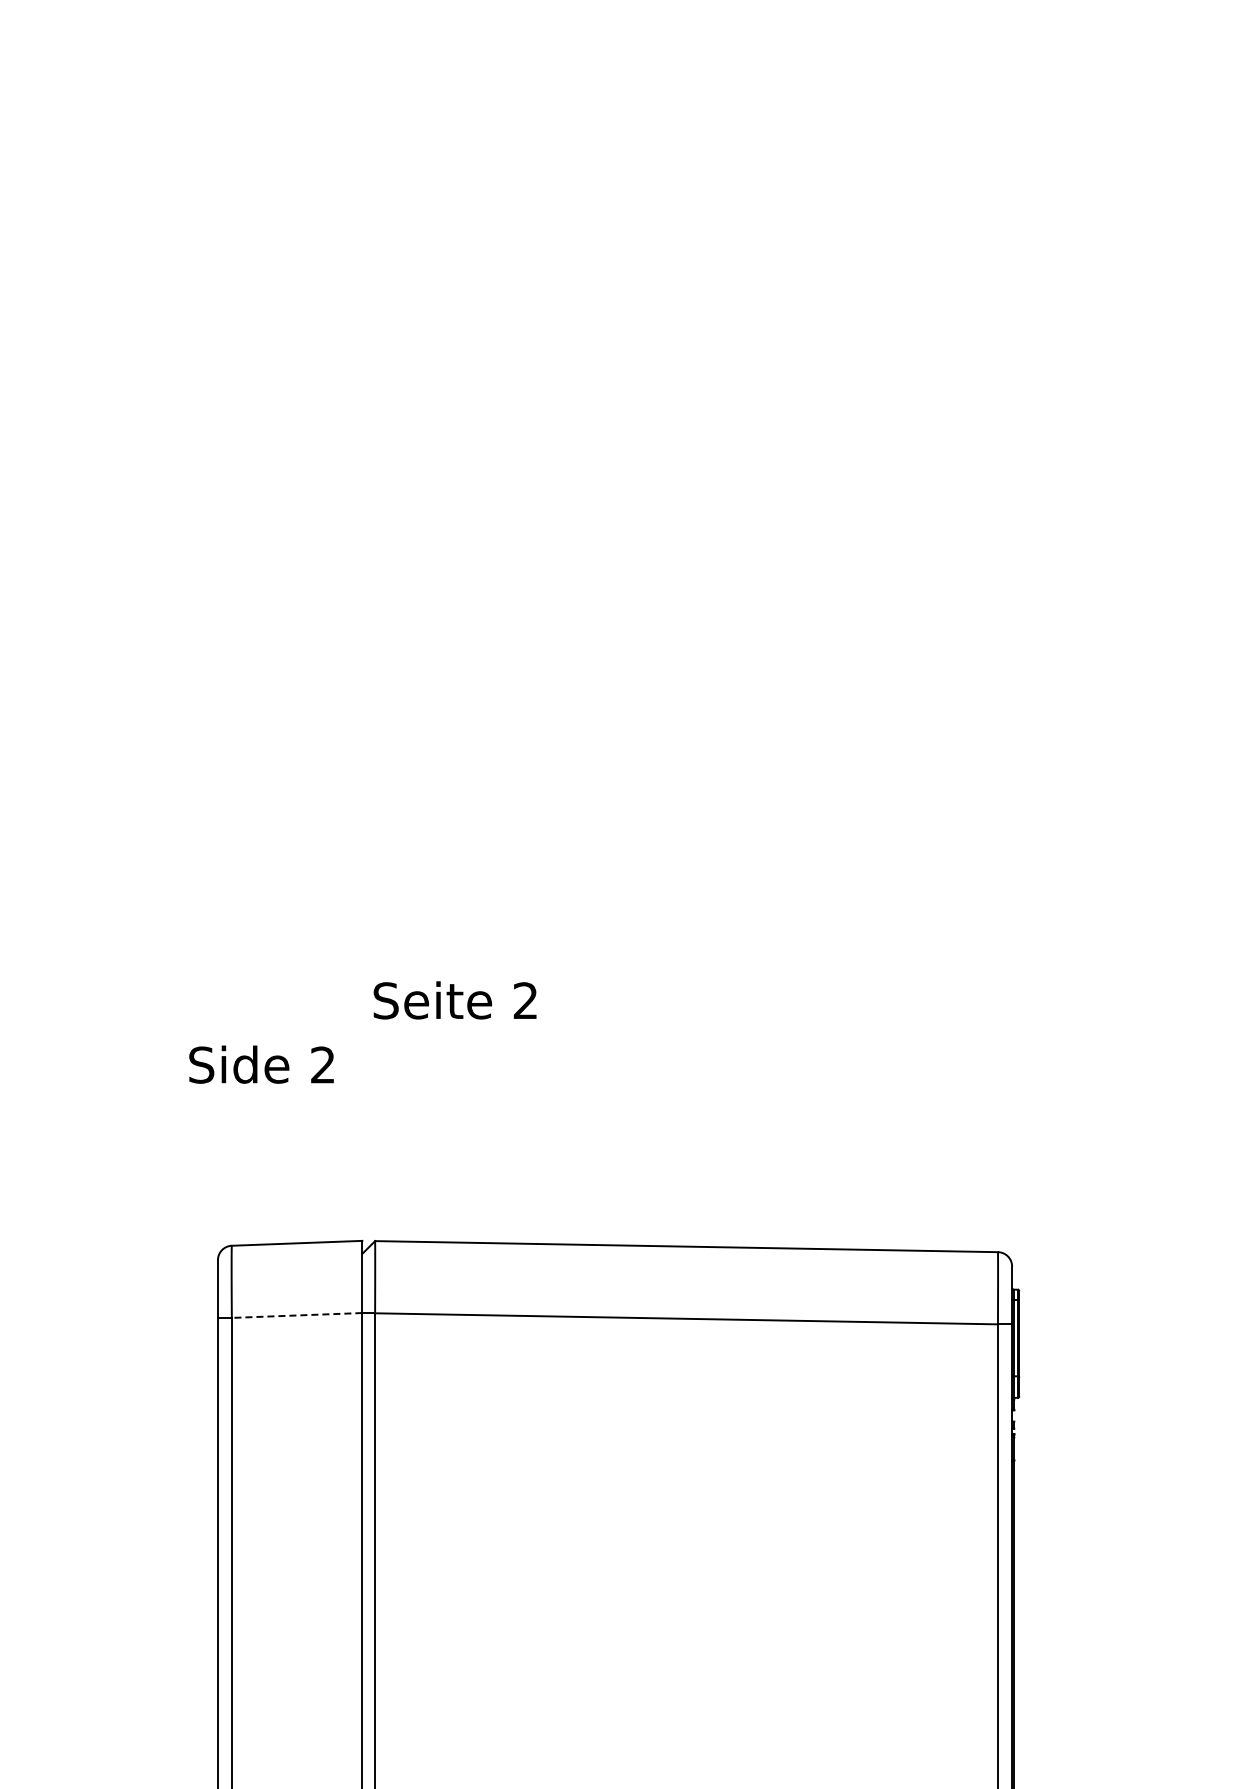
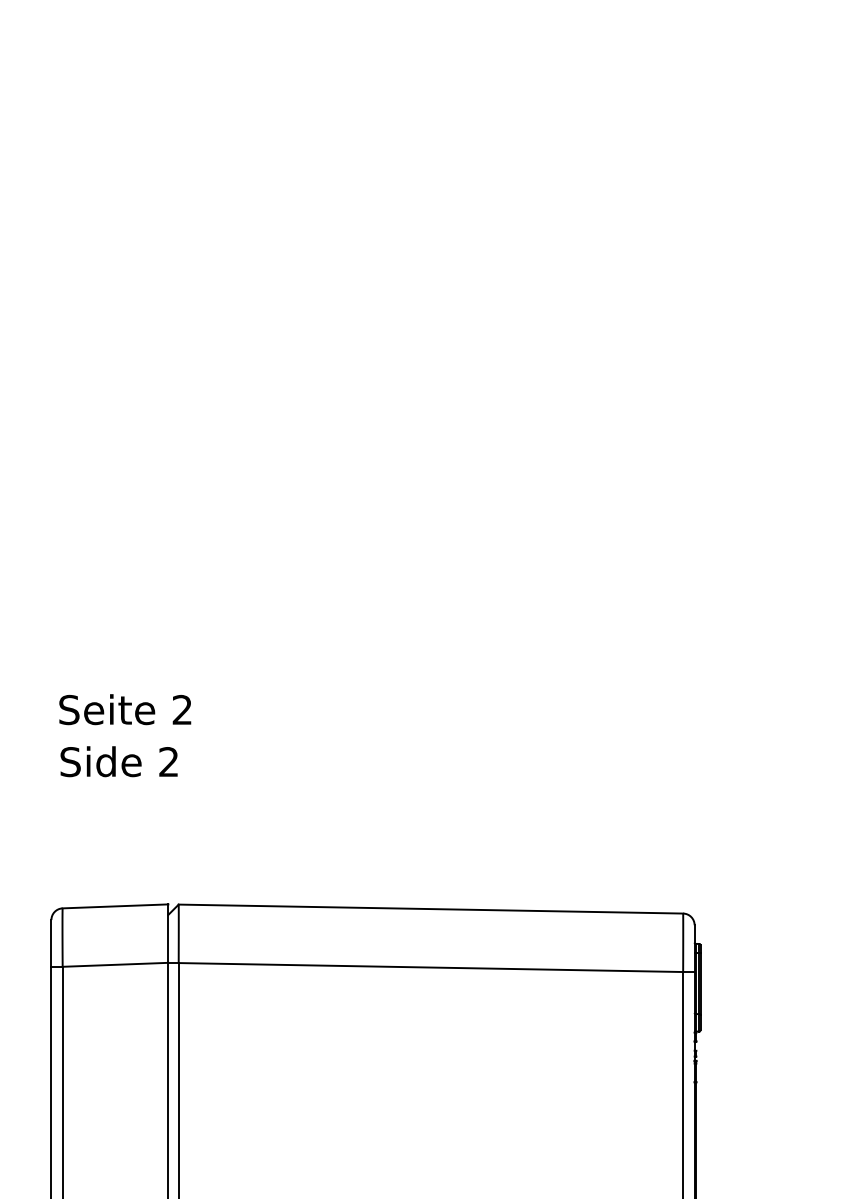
text: (454, 1000) -> (124, 709), moved
text: (261, 1064) -> (119, 761), moved
line: (296, 1315) -> (115, 964), dashed -> solid

